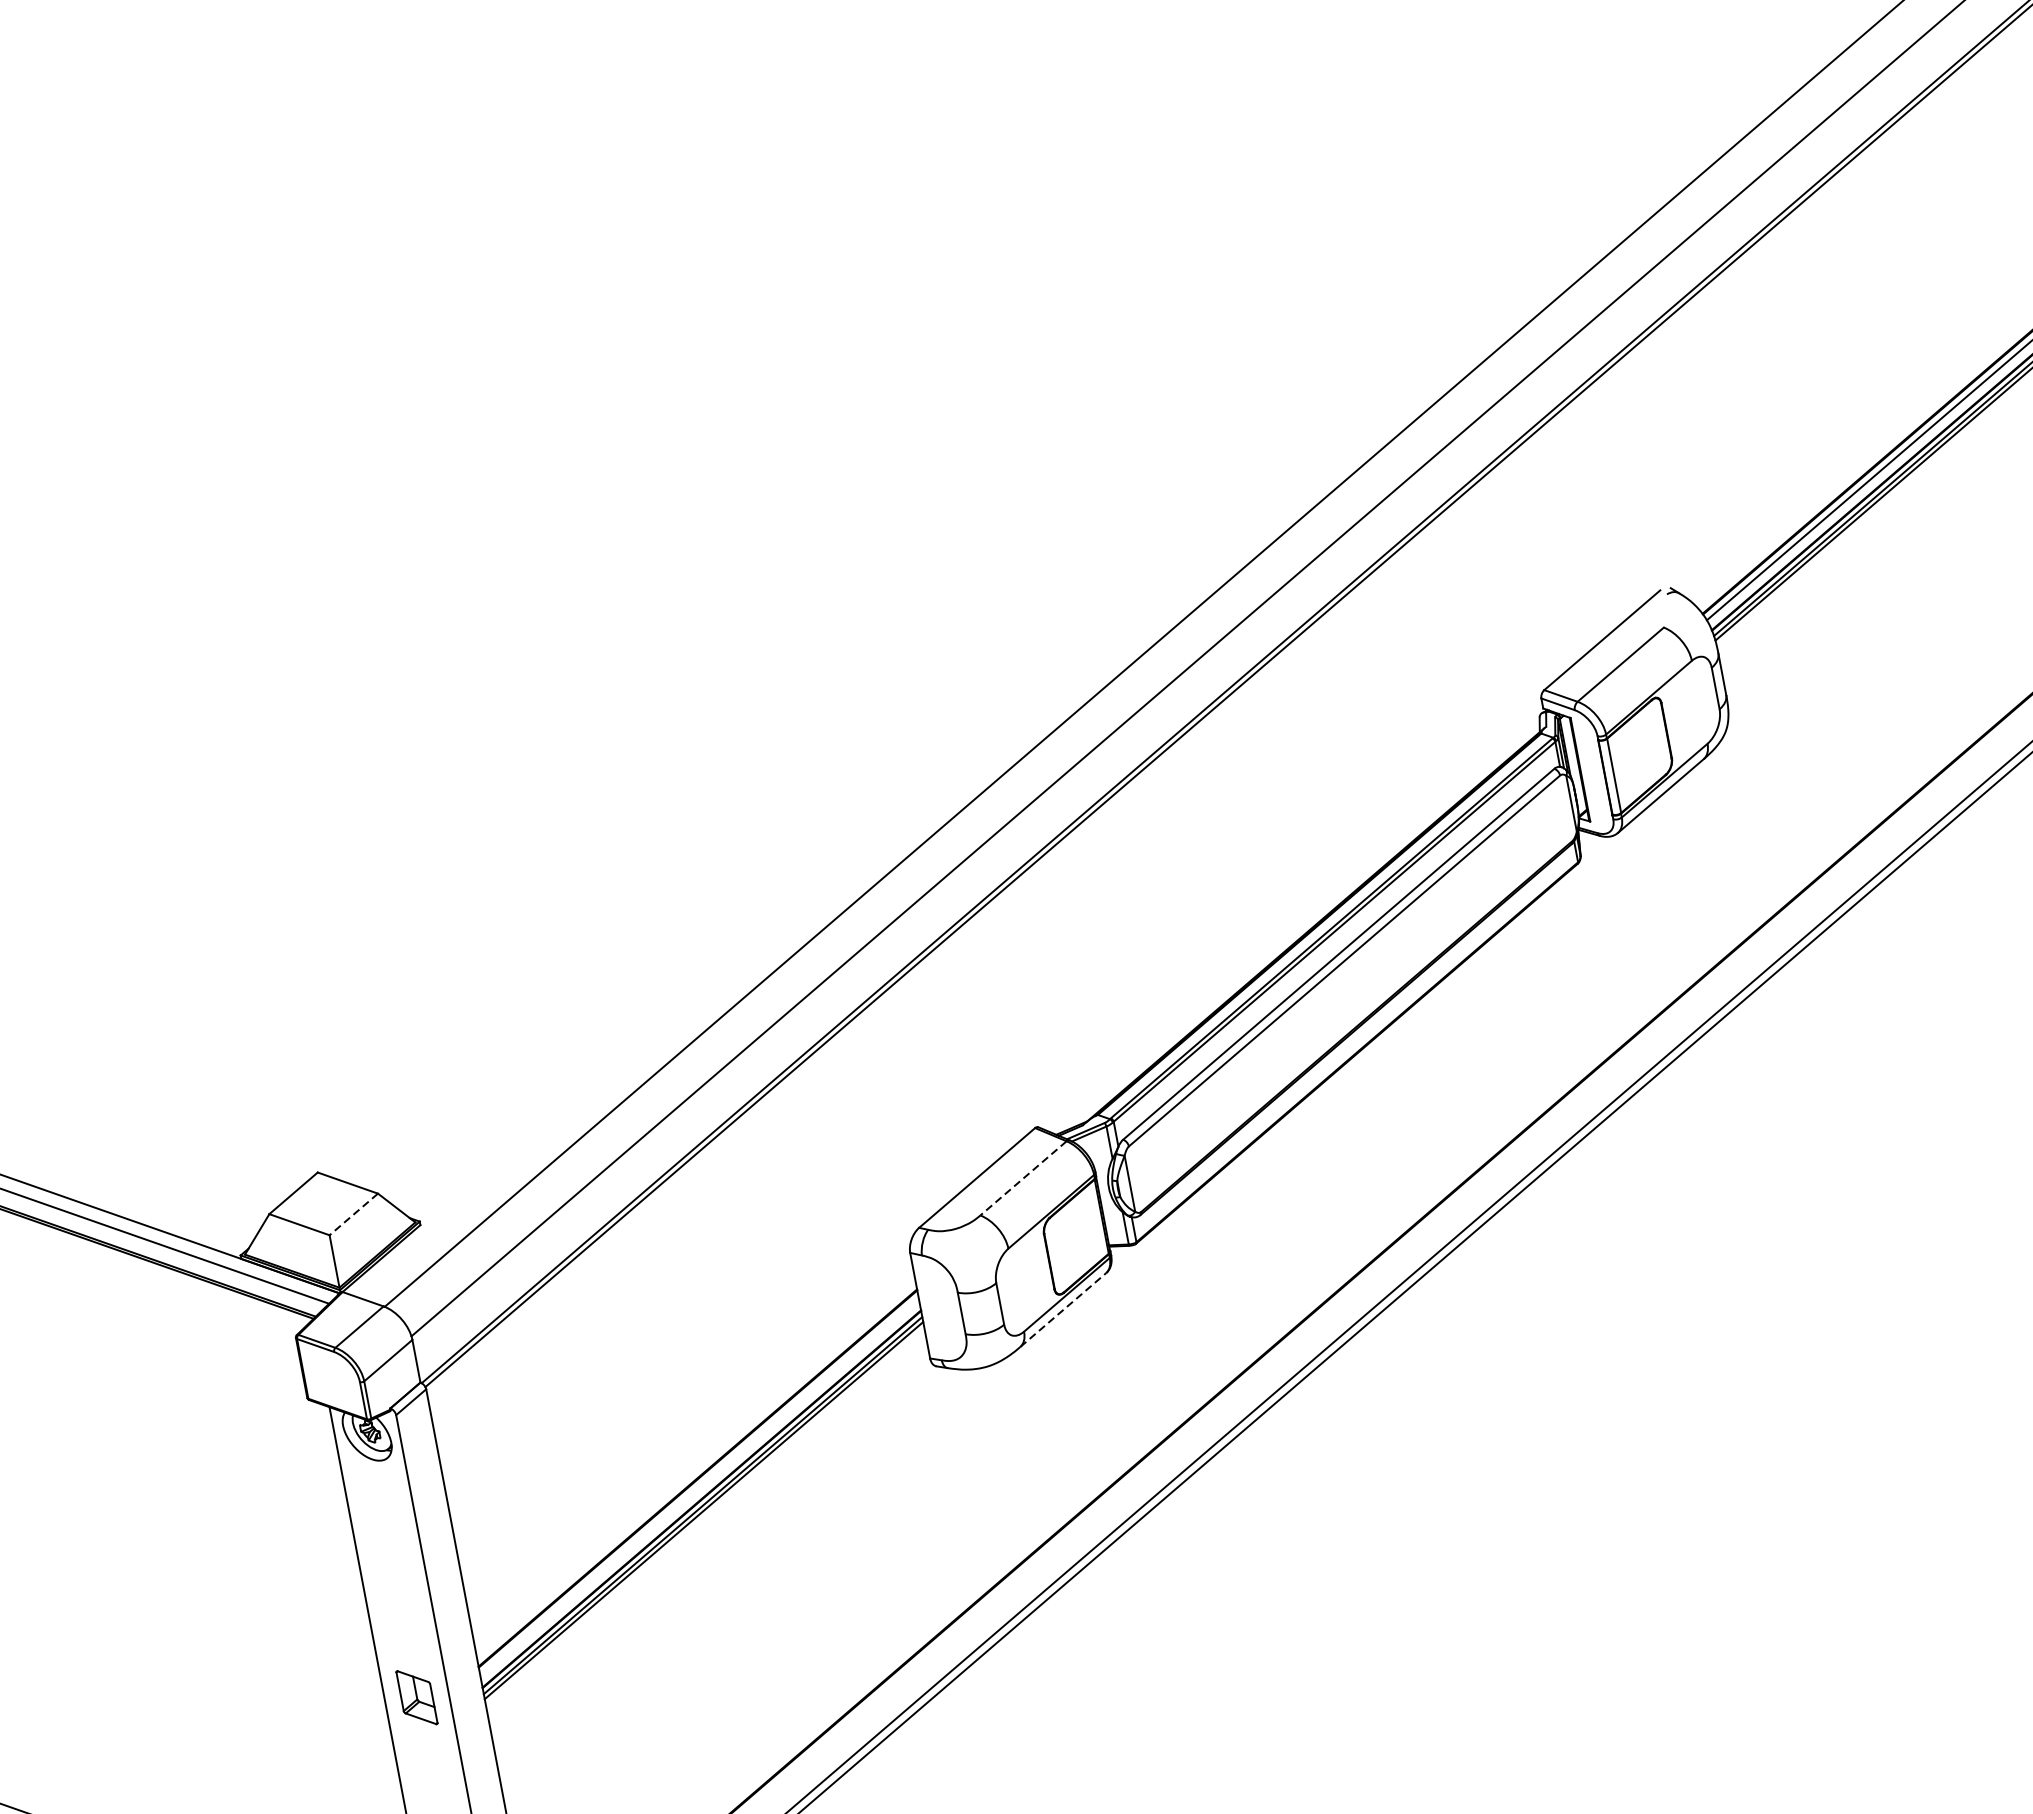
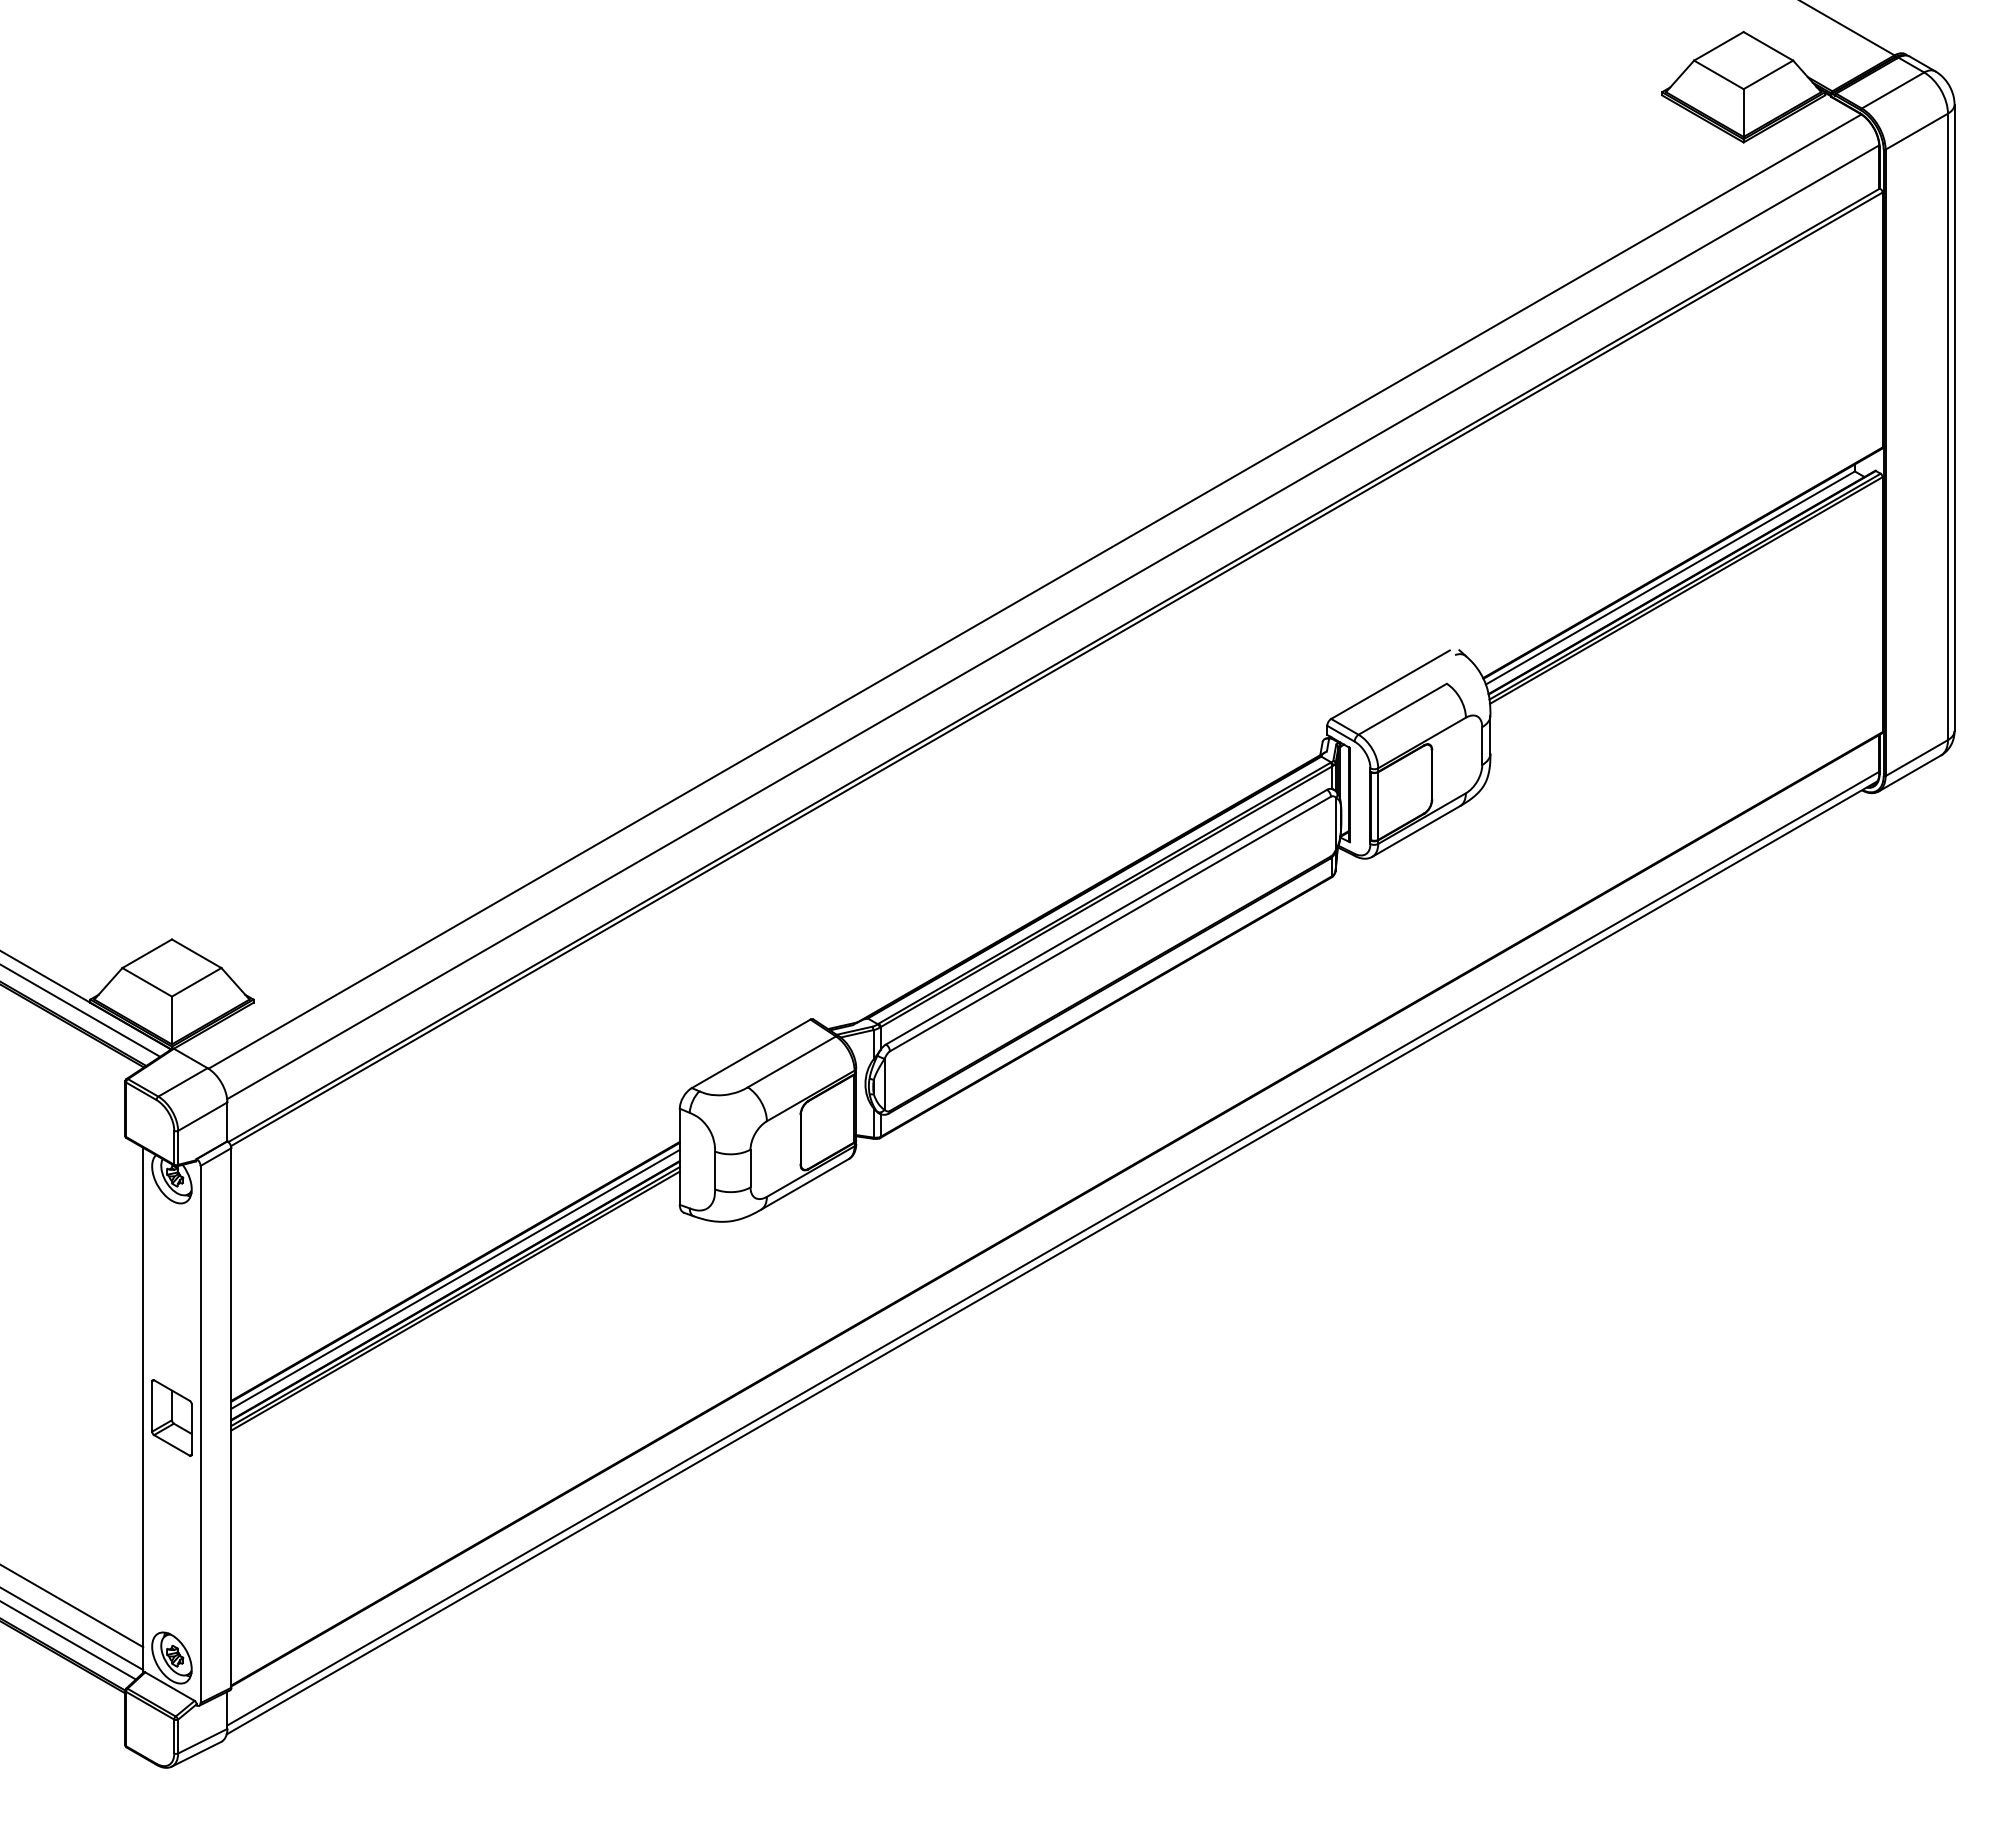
line: (1022, 1177) -> (791, 1061), dashed -> solid
line: (353, 1214) -> (196, 982), dashed -> solid
line: (1063, 1310) -> (805, 1184), dashed -> solid
line: (699, 1485) -> (455, 1278), added
part: (416, 1697) -> (171, 1417), size x1.43

